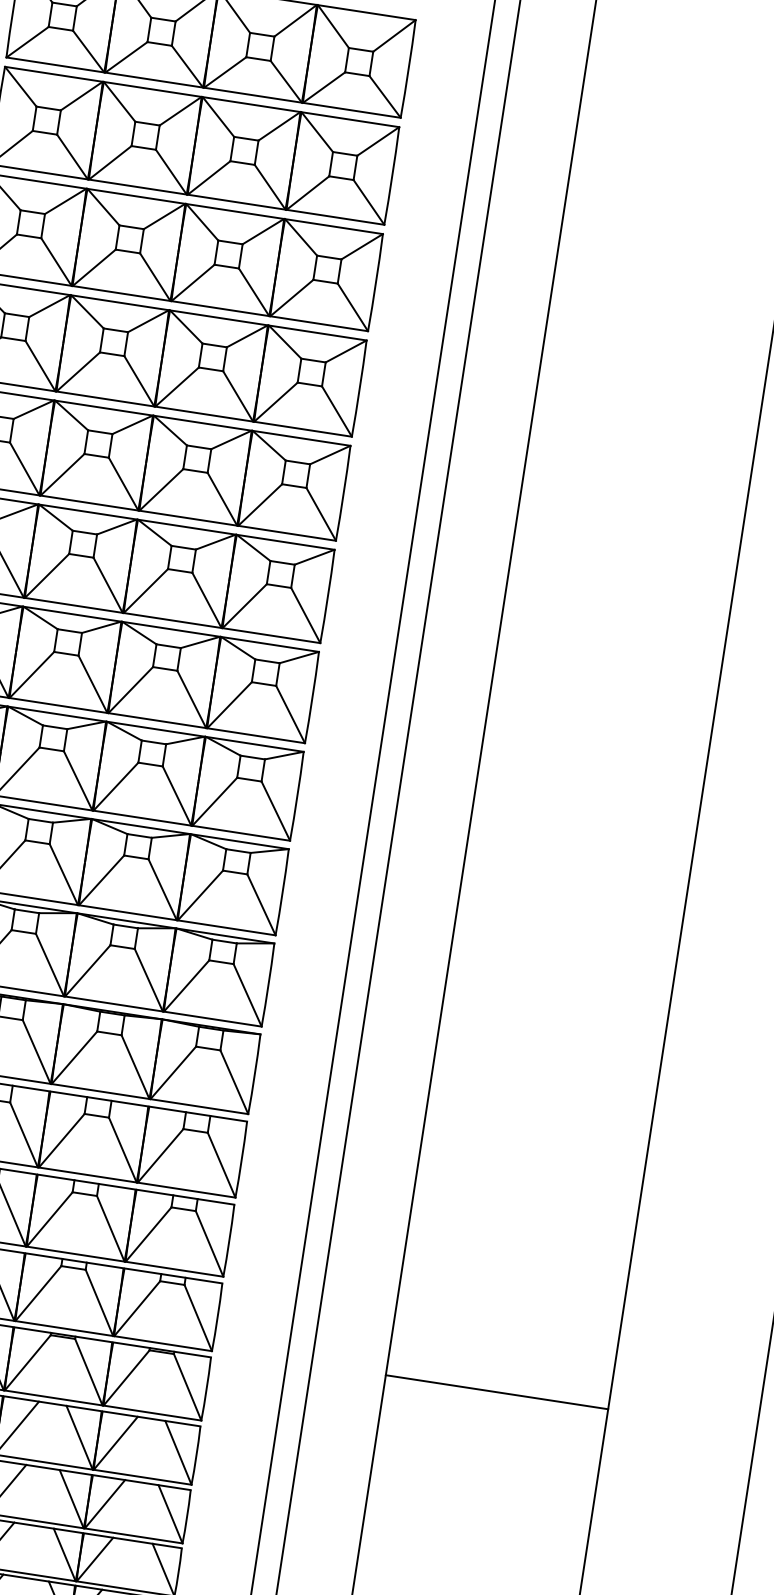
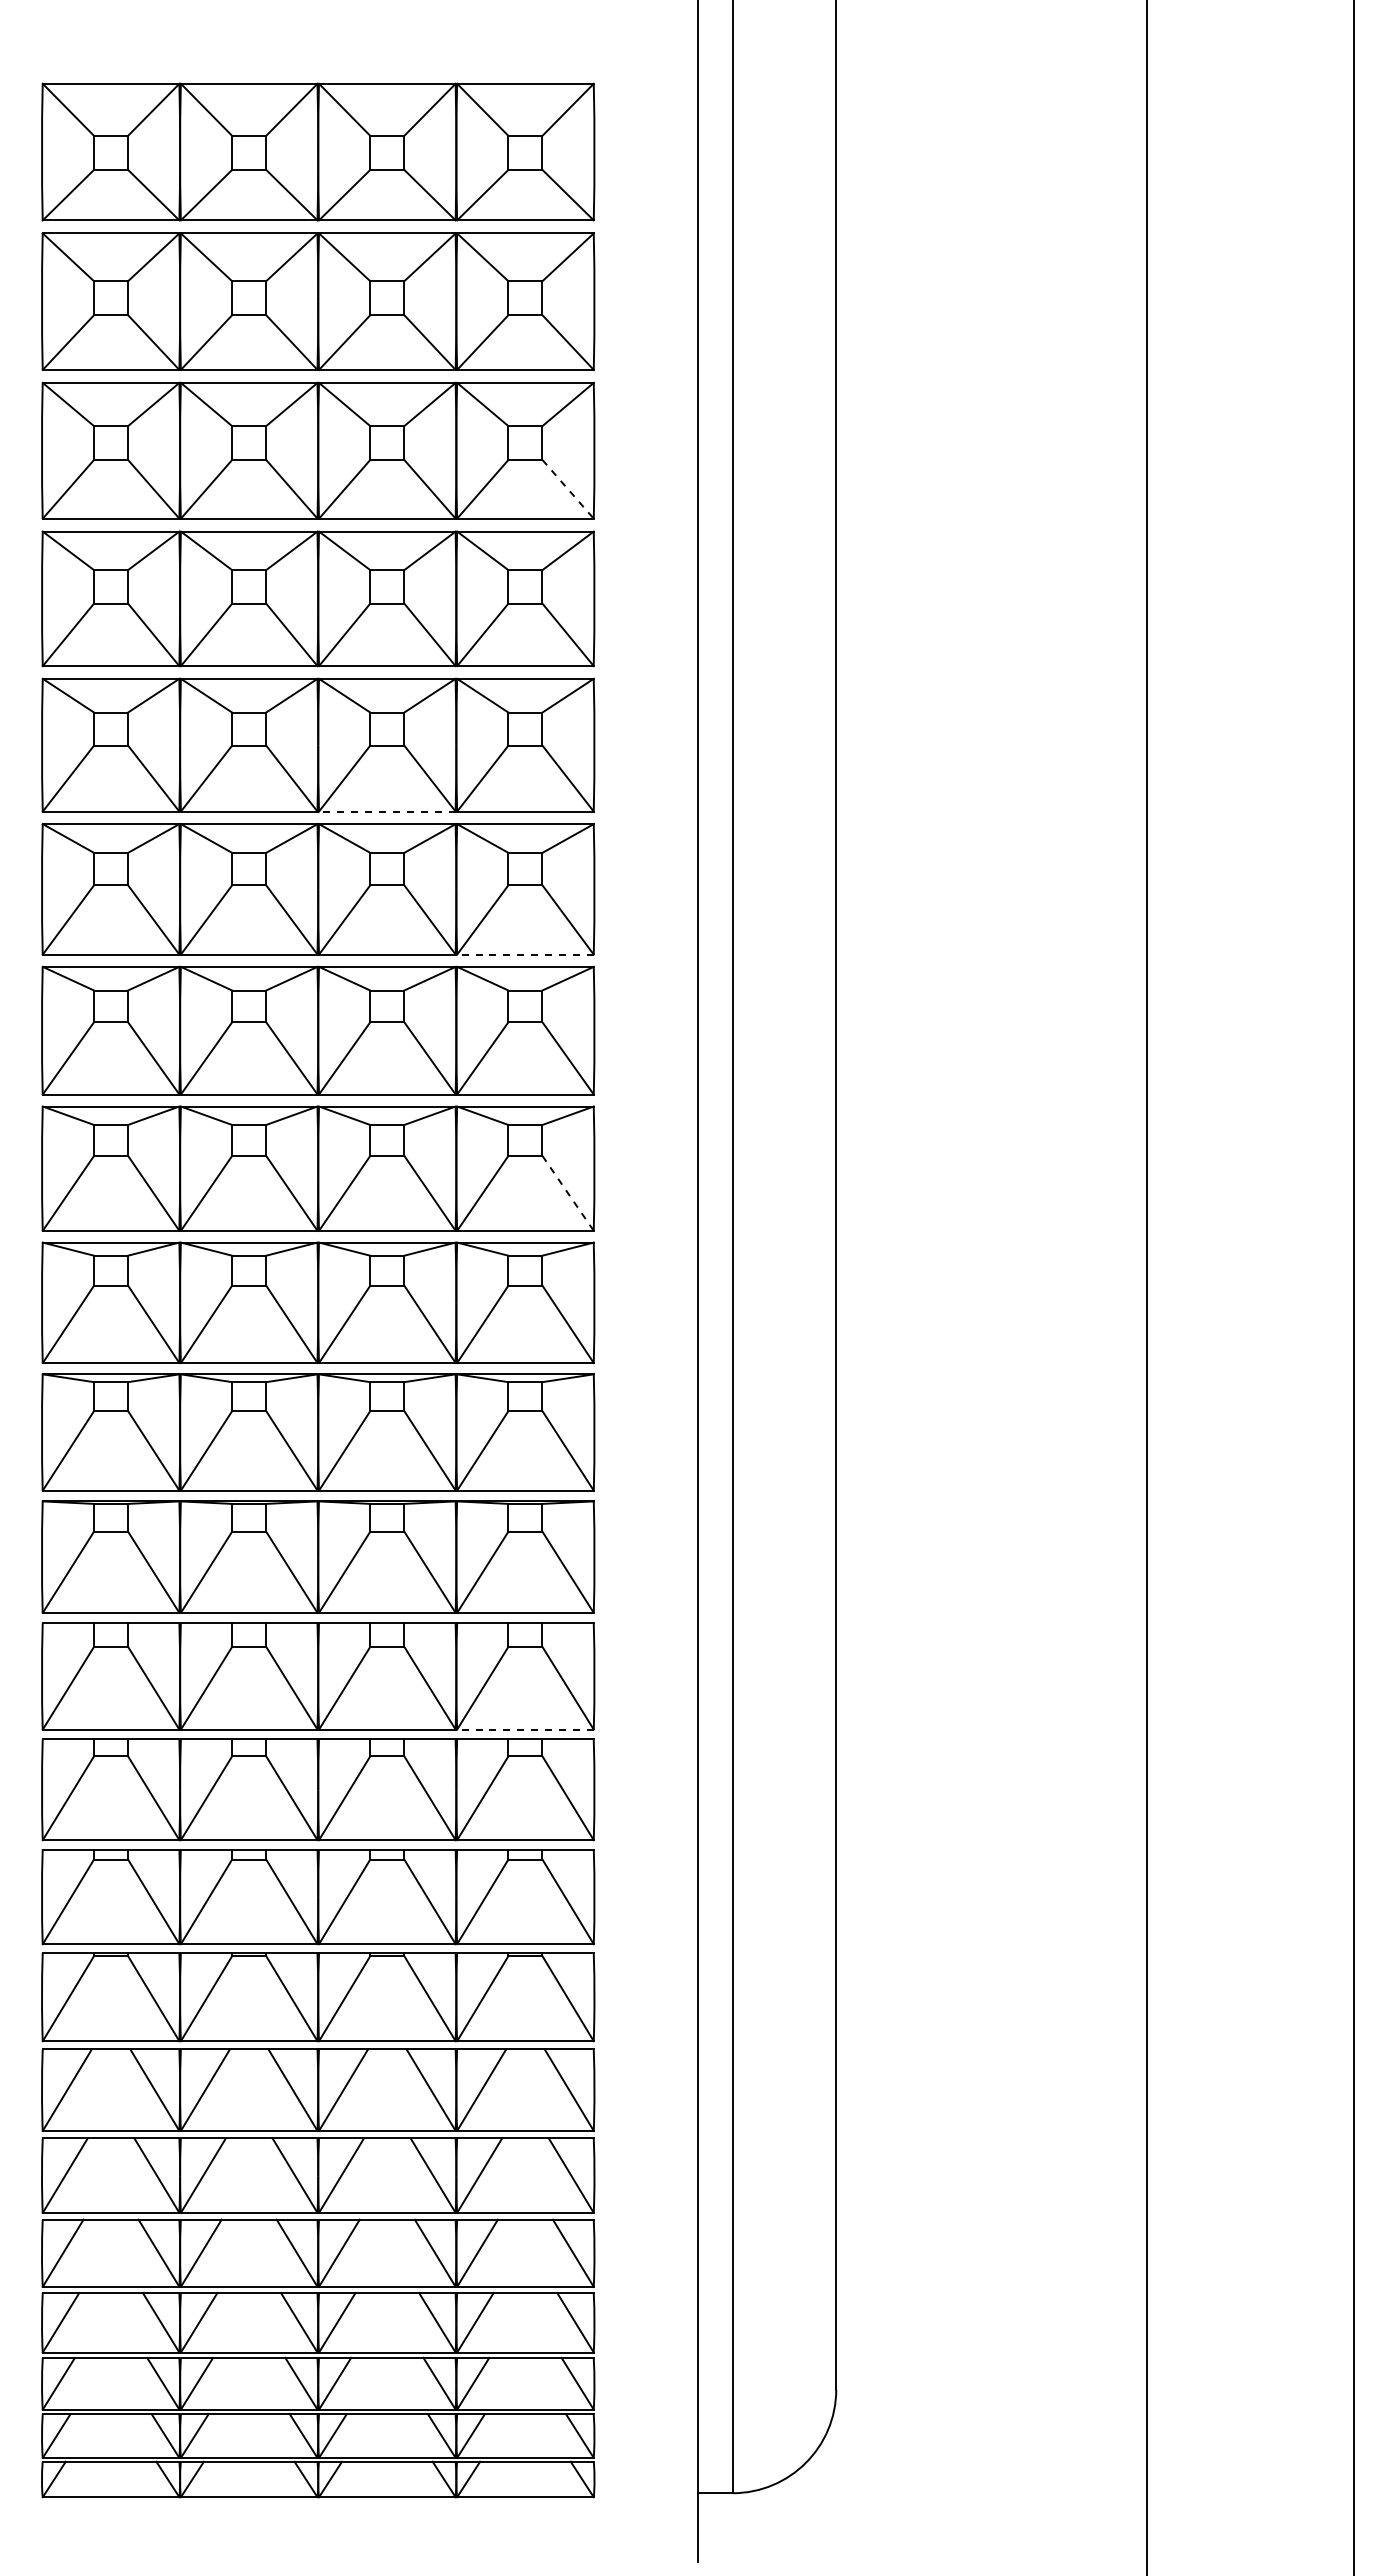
line: (353, 307) -> (568, 489), solid -> dashed
line: (187, 518) -> (386, 811), solid -> dashed
line: (270, 635) -> (524, 954), solid -> dashed
line: (276, 811) -> (568, 1193), solid -> dashed
line: (185, 1189) -> (524, 1729), solid -> dashed
line: (496, 1392) -> (991, 1940), removed

